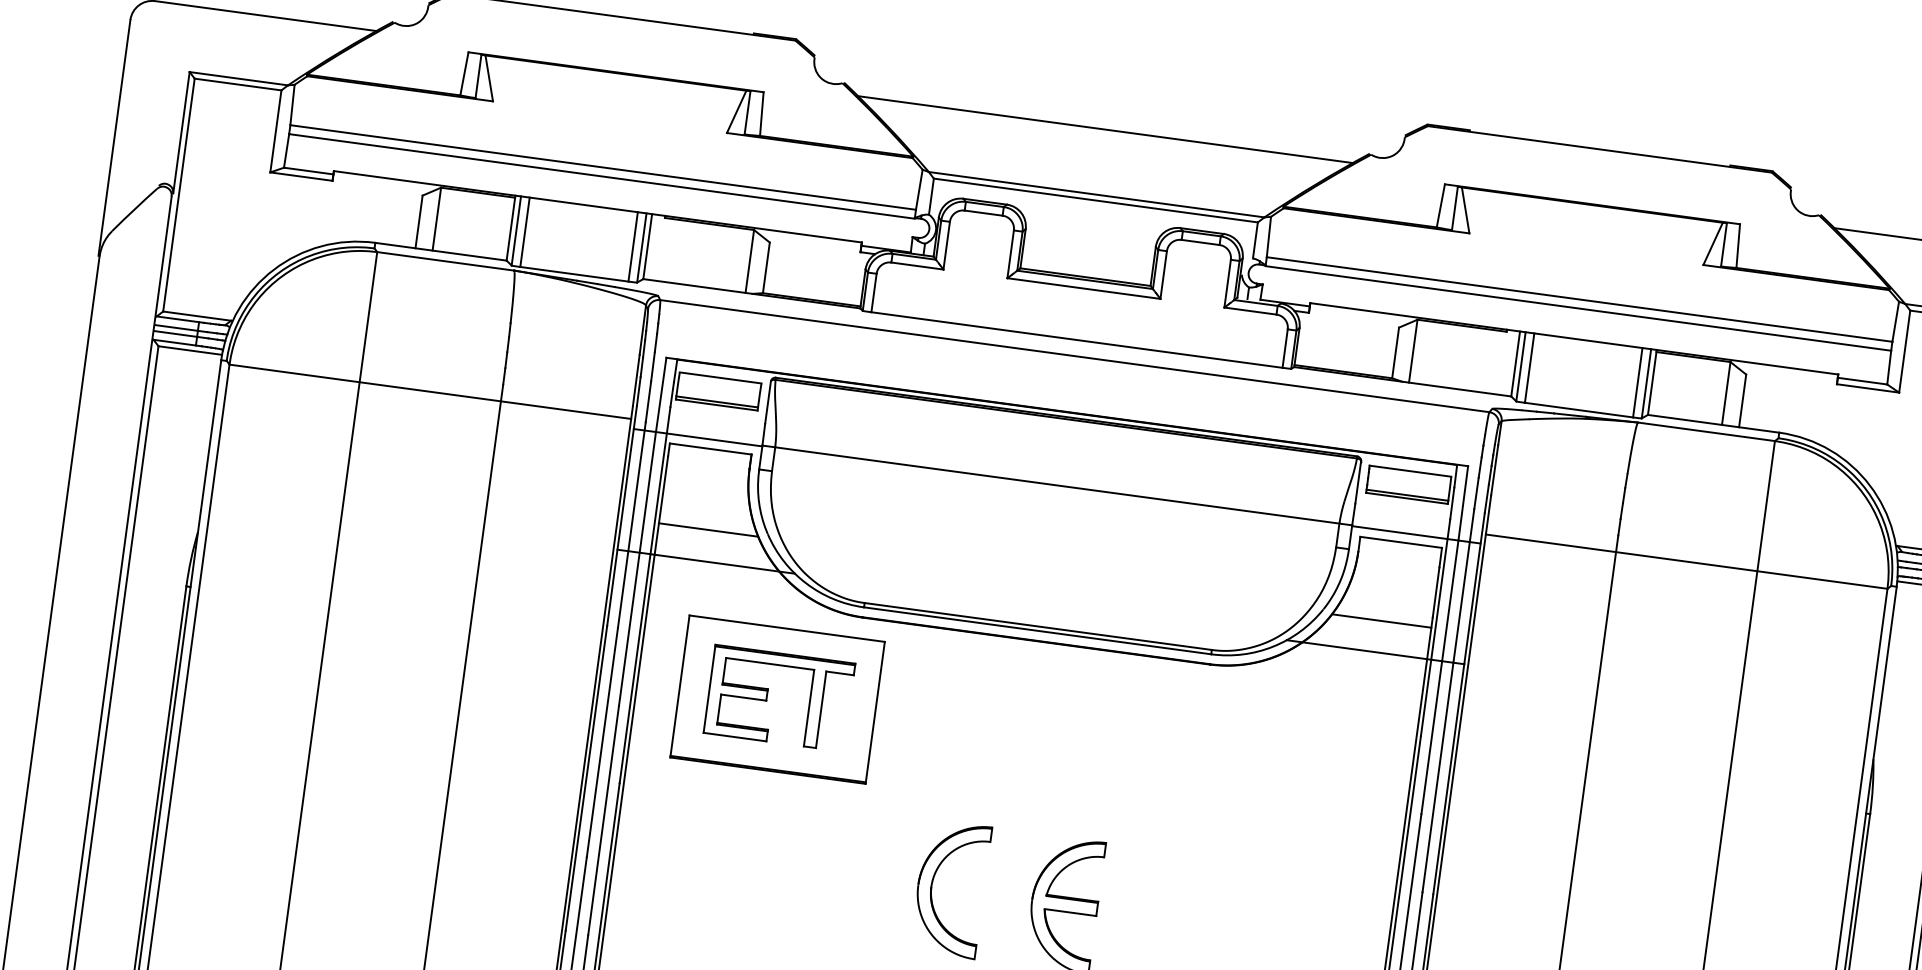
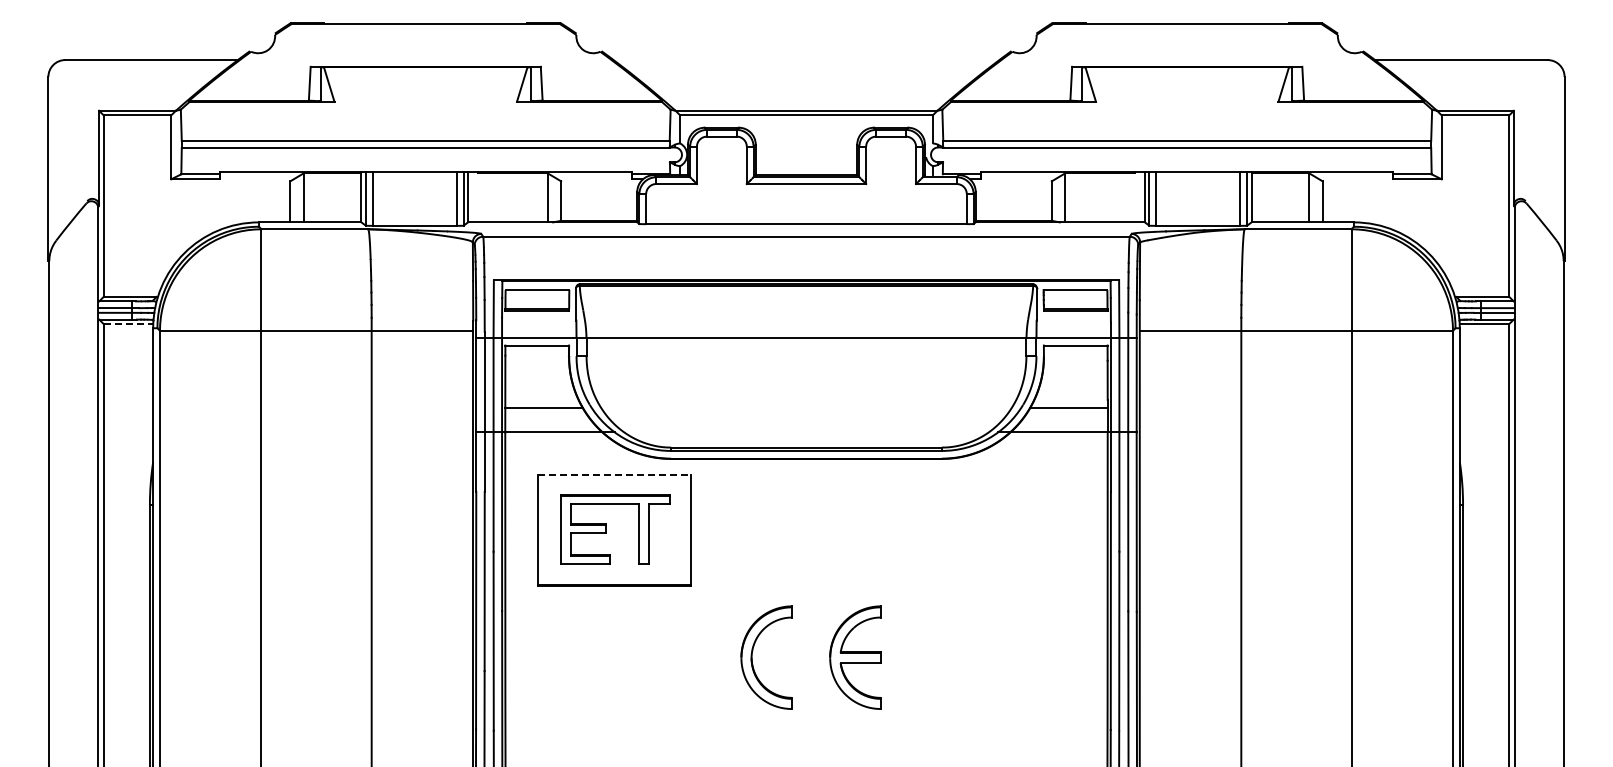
line: (1105, 130) -> (806, 60), removed
line: (190, 351) -> (128, 324), solid -> dashed
line: (787, 629) -> (614, 475), solid -> dashed

